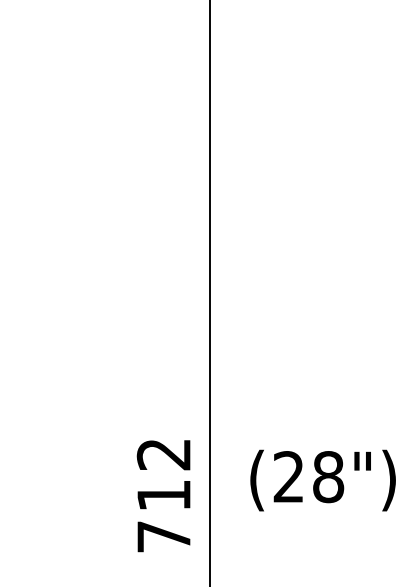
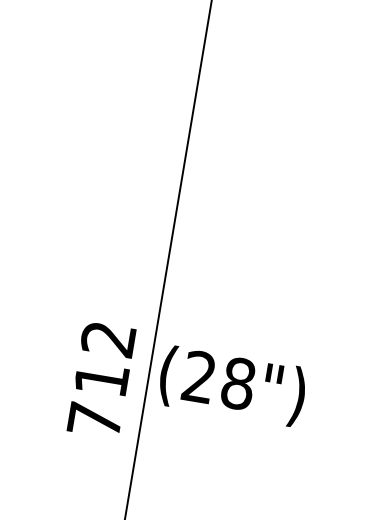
text: (322, 480) -> (231, 386), moved

